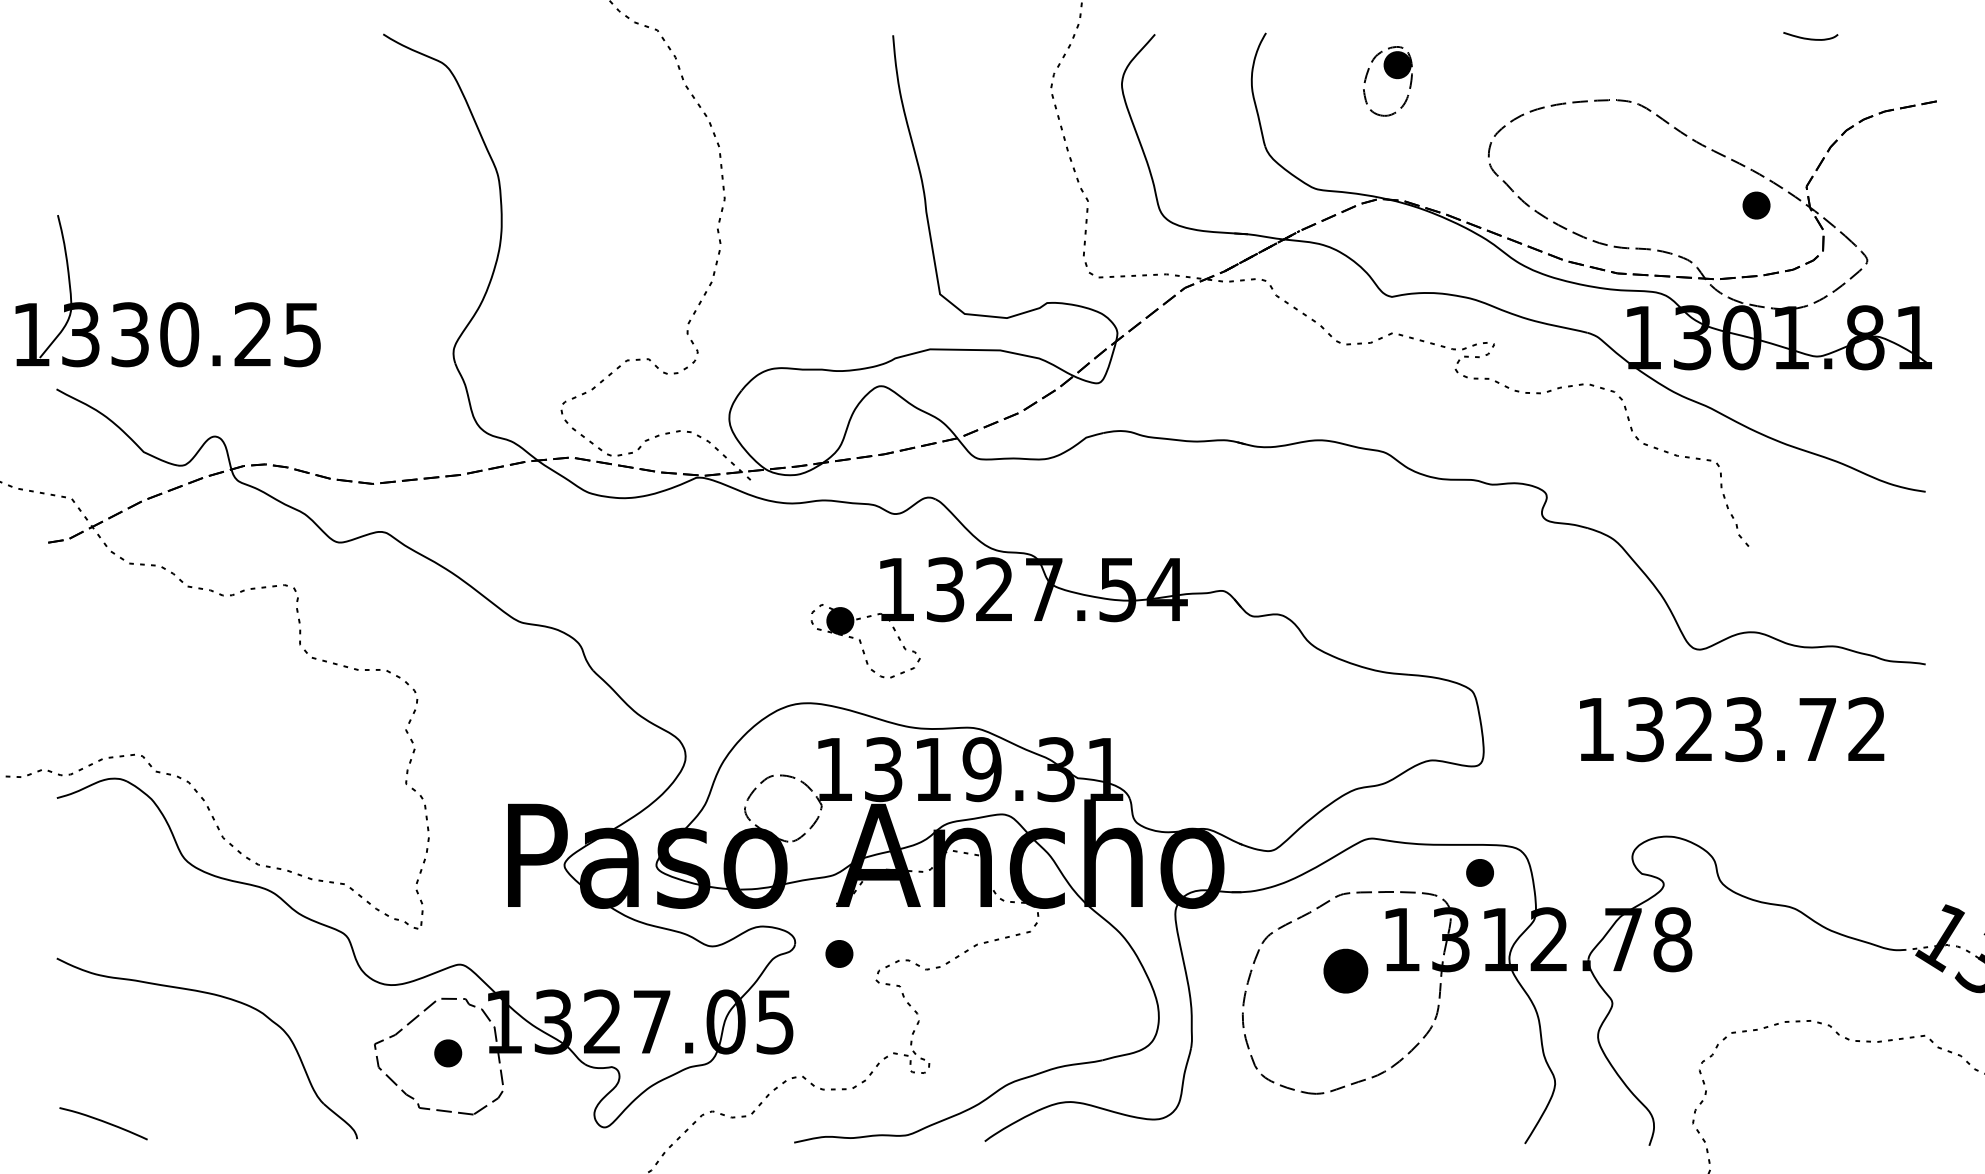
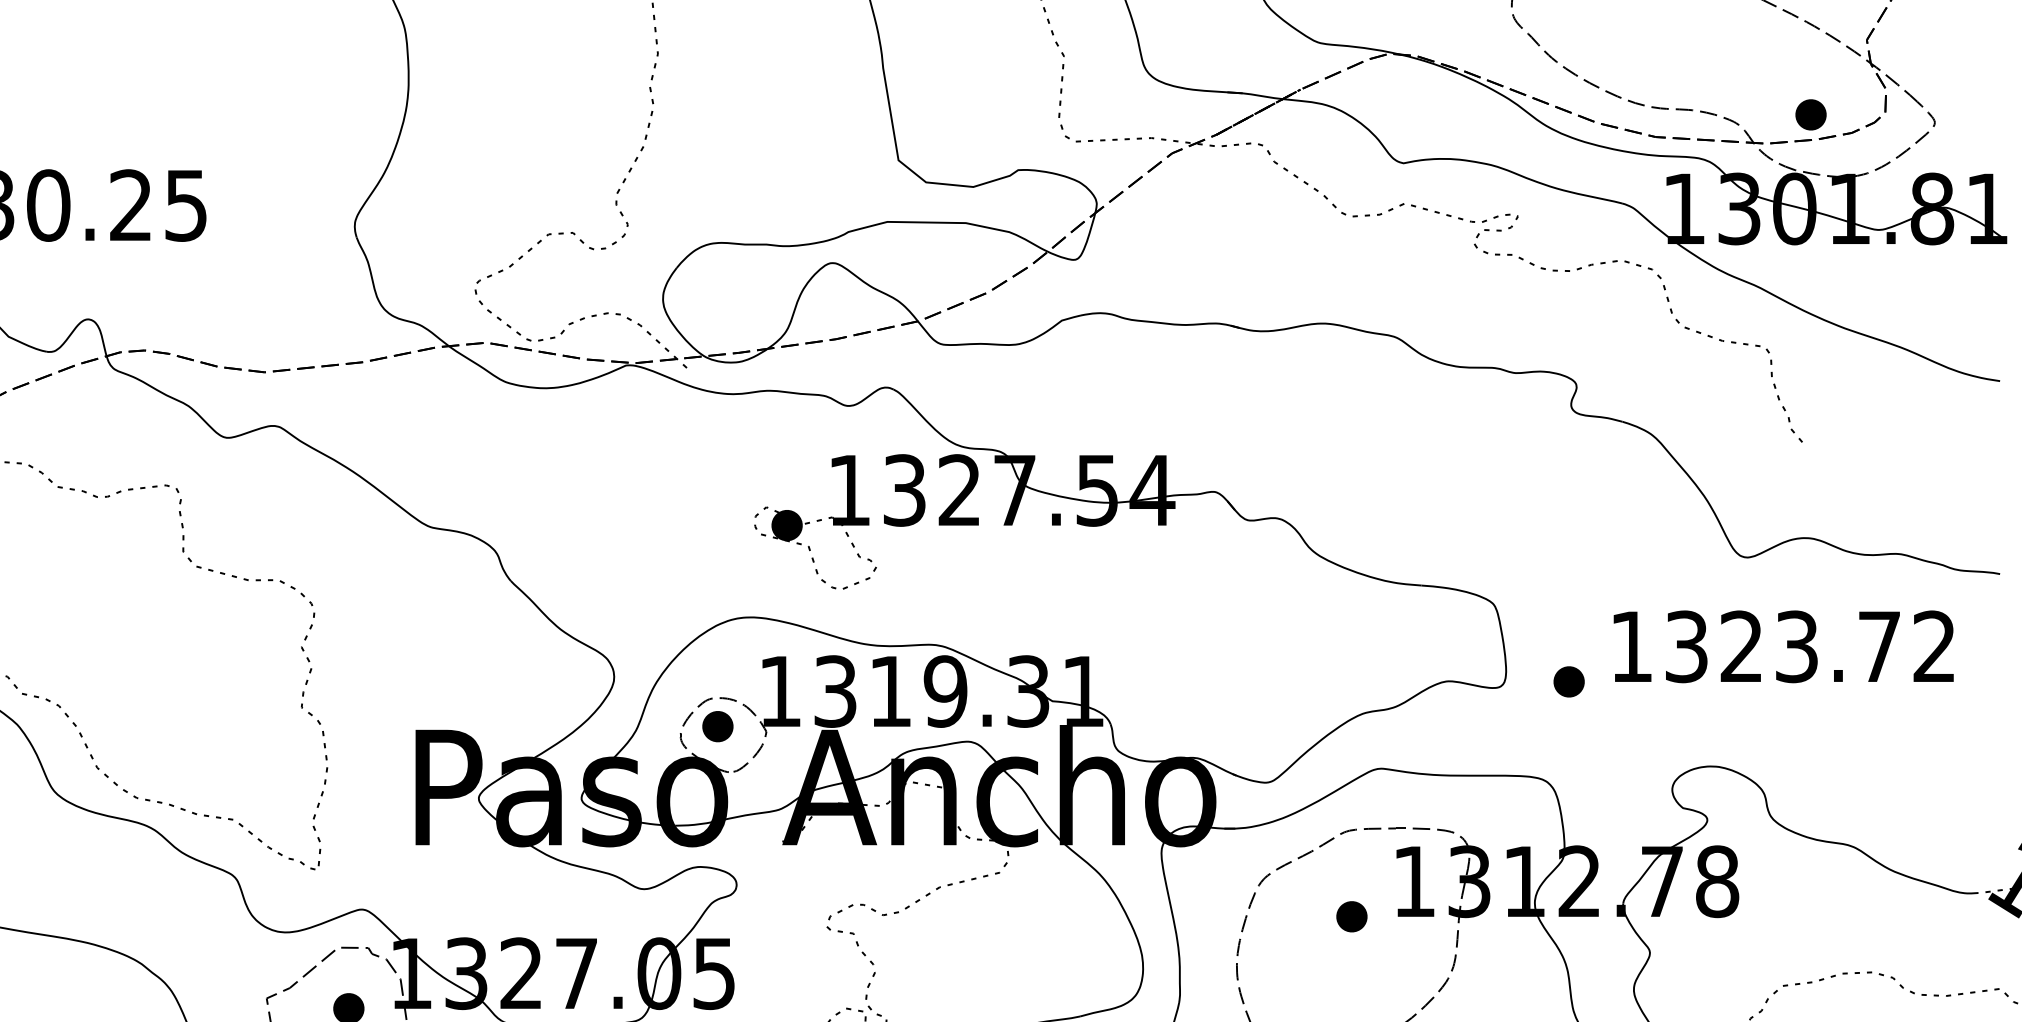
part: (1756, 205) -> (1811, 114), moved
part: (1479, 872) -> (1568, 681), moved
part: (839, 953) -> (717, 726), moved
part: (1345, 970) -> (1351, 916), size x0.62

